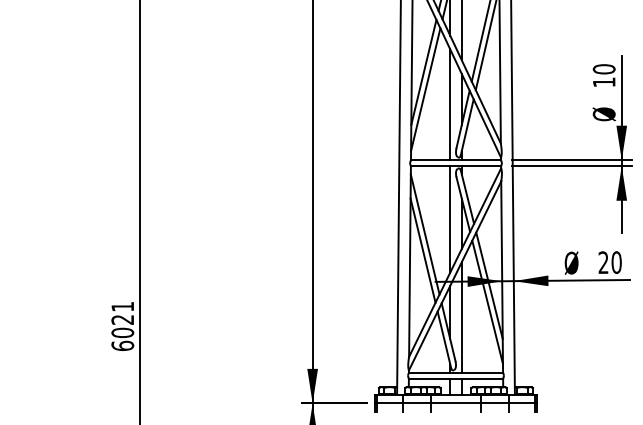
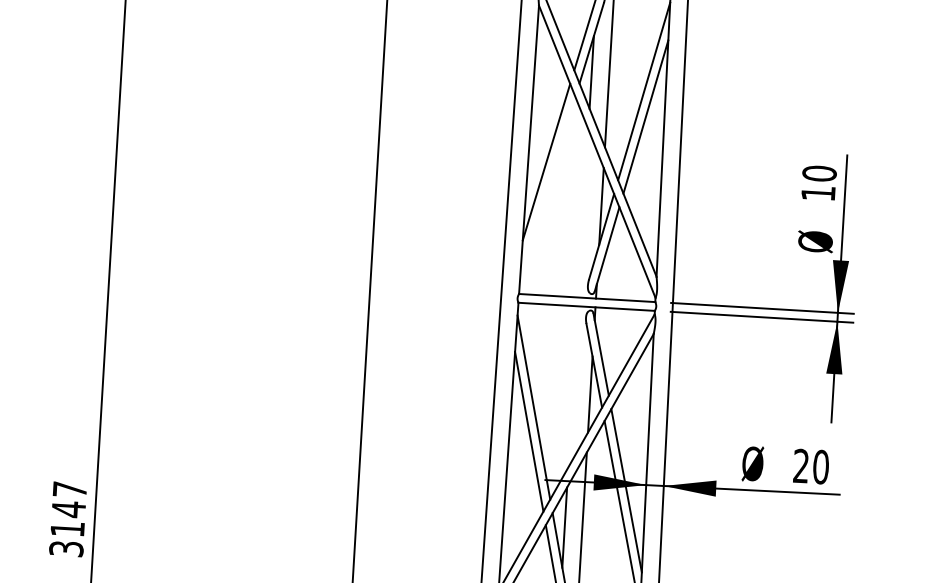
line: (425, 89) -> (547, 188), removed
line: (450, 104) -> (583, 213), removed
line: (450, 219) -> (573, 387), removed
text: (122, 326) -> (67, 519), 6021 -> 3147

